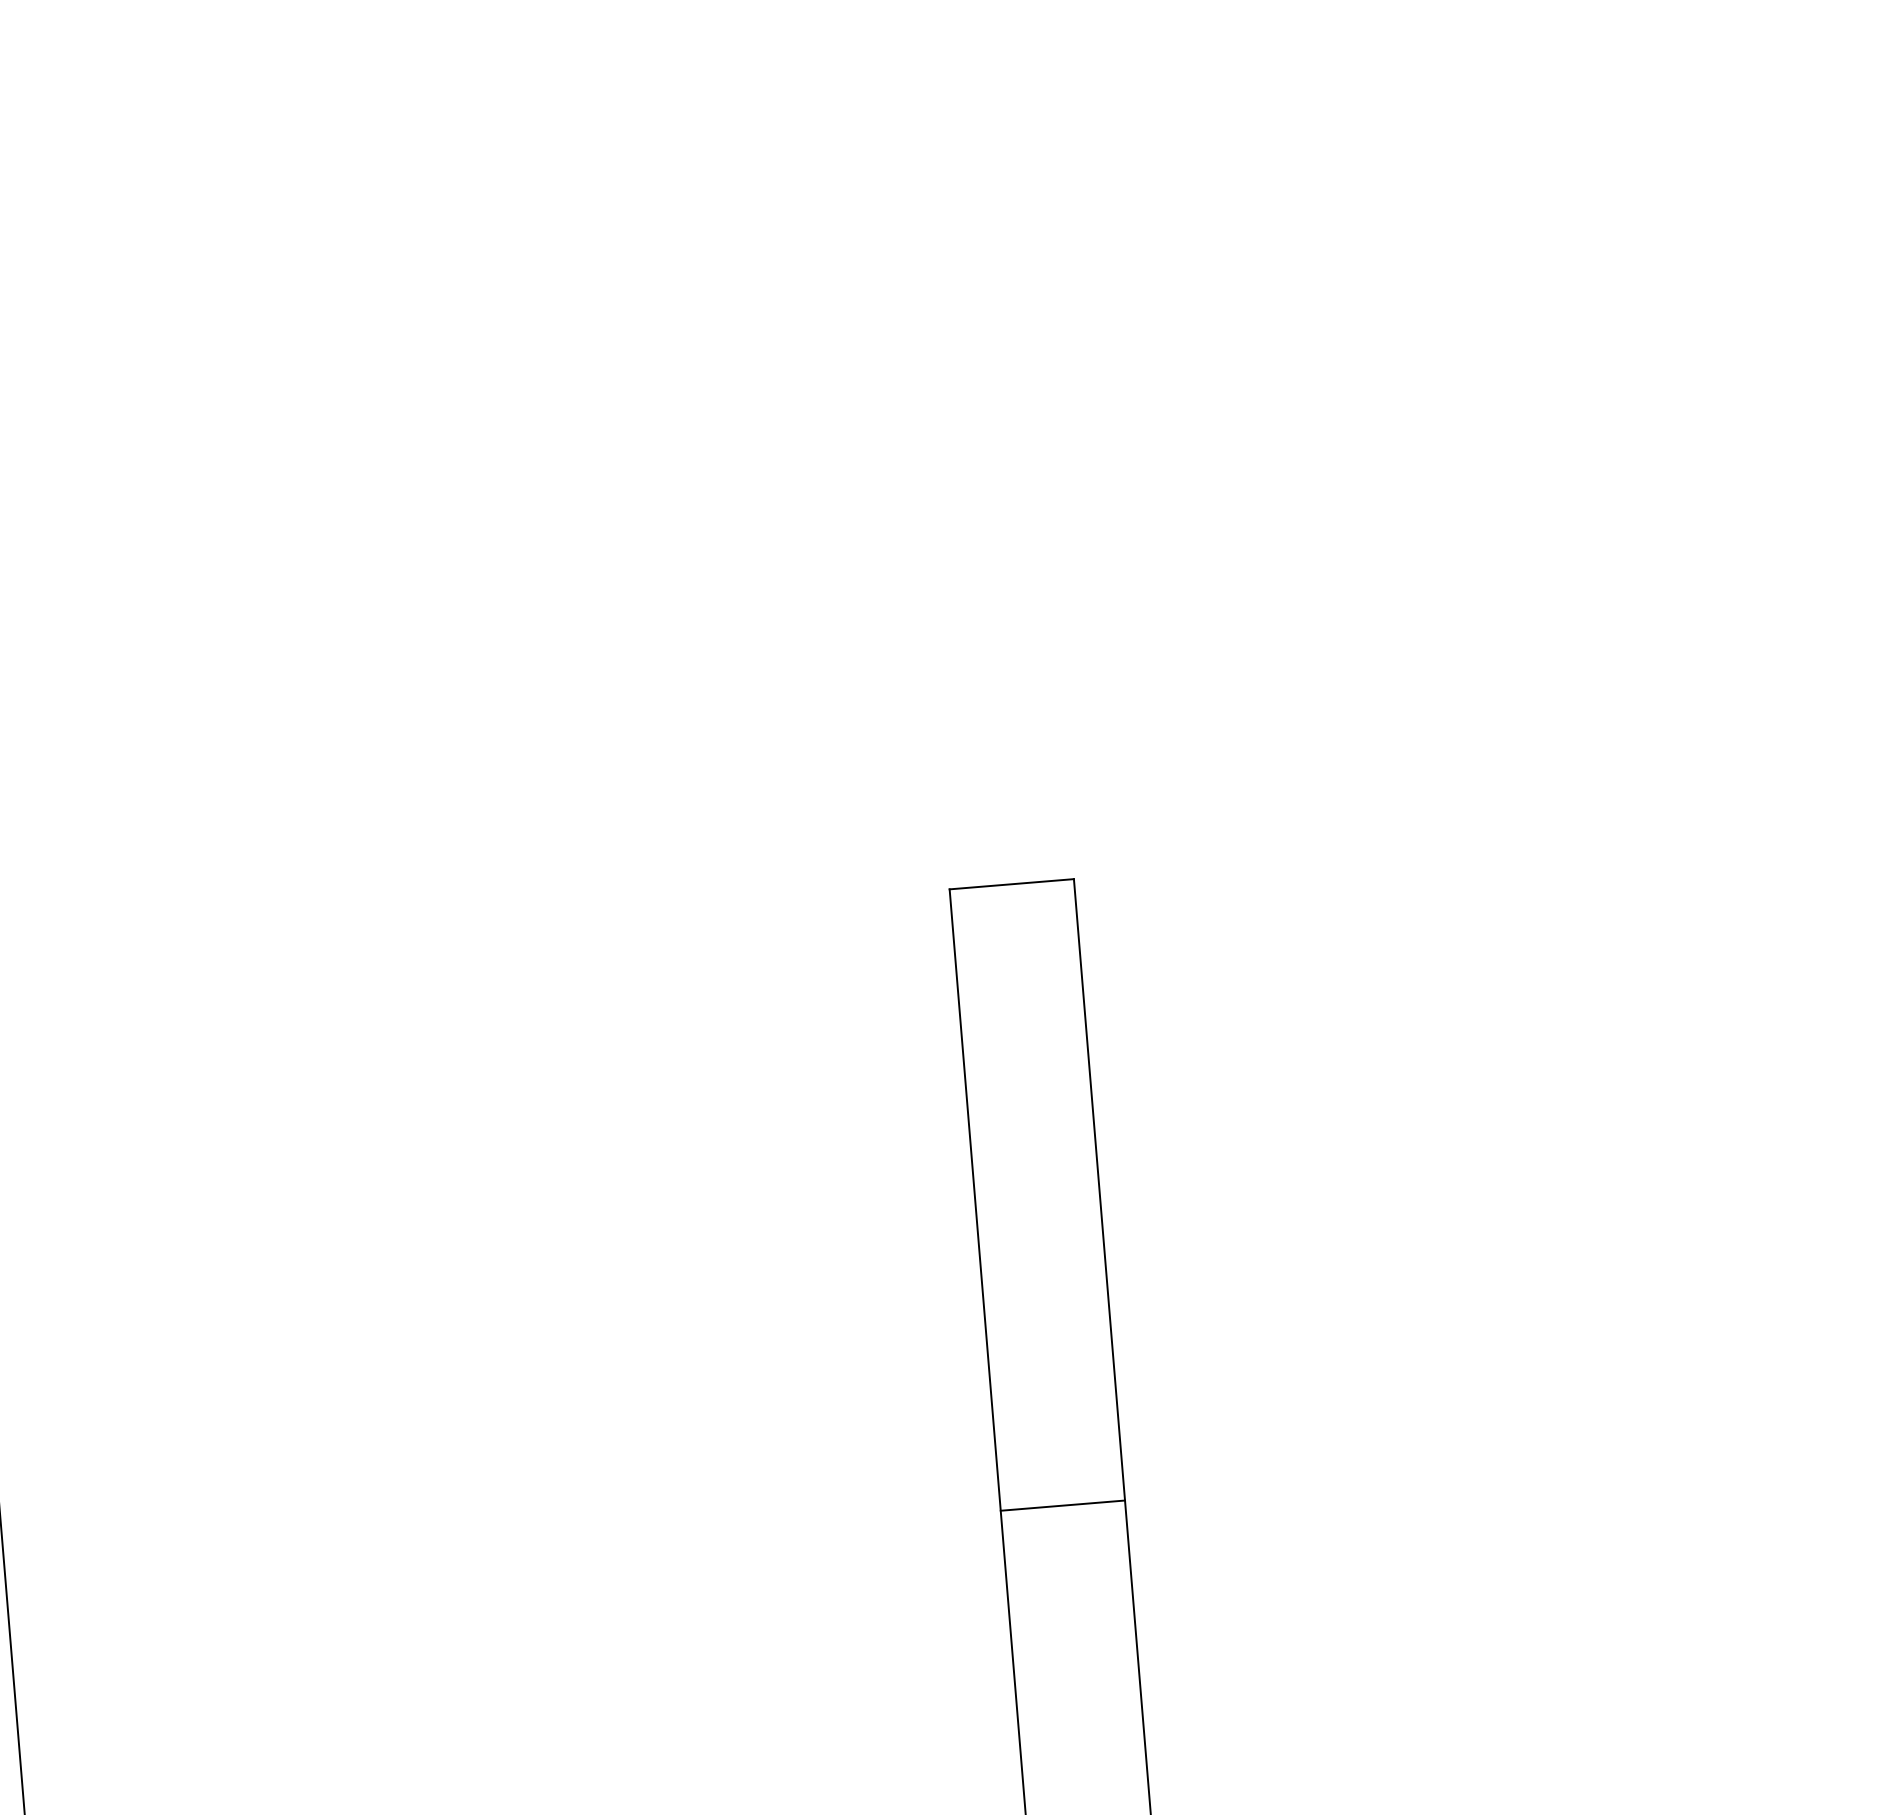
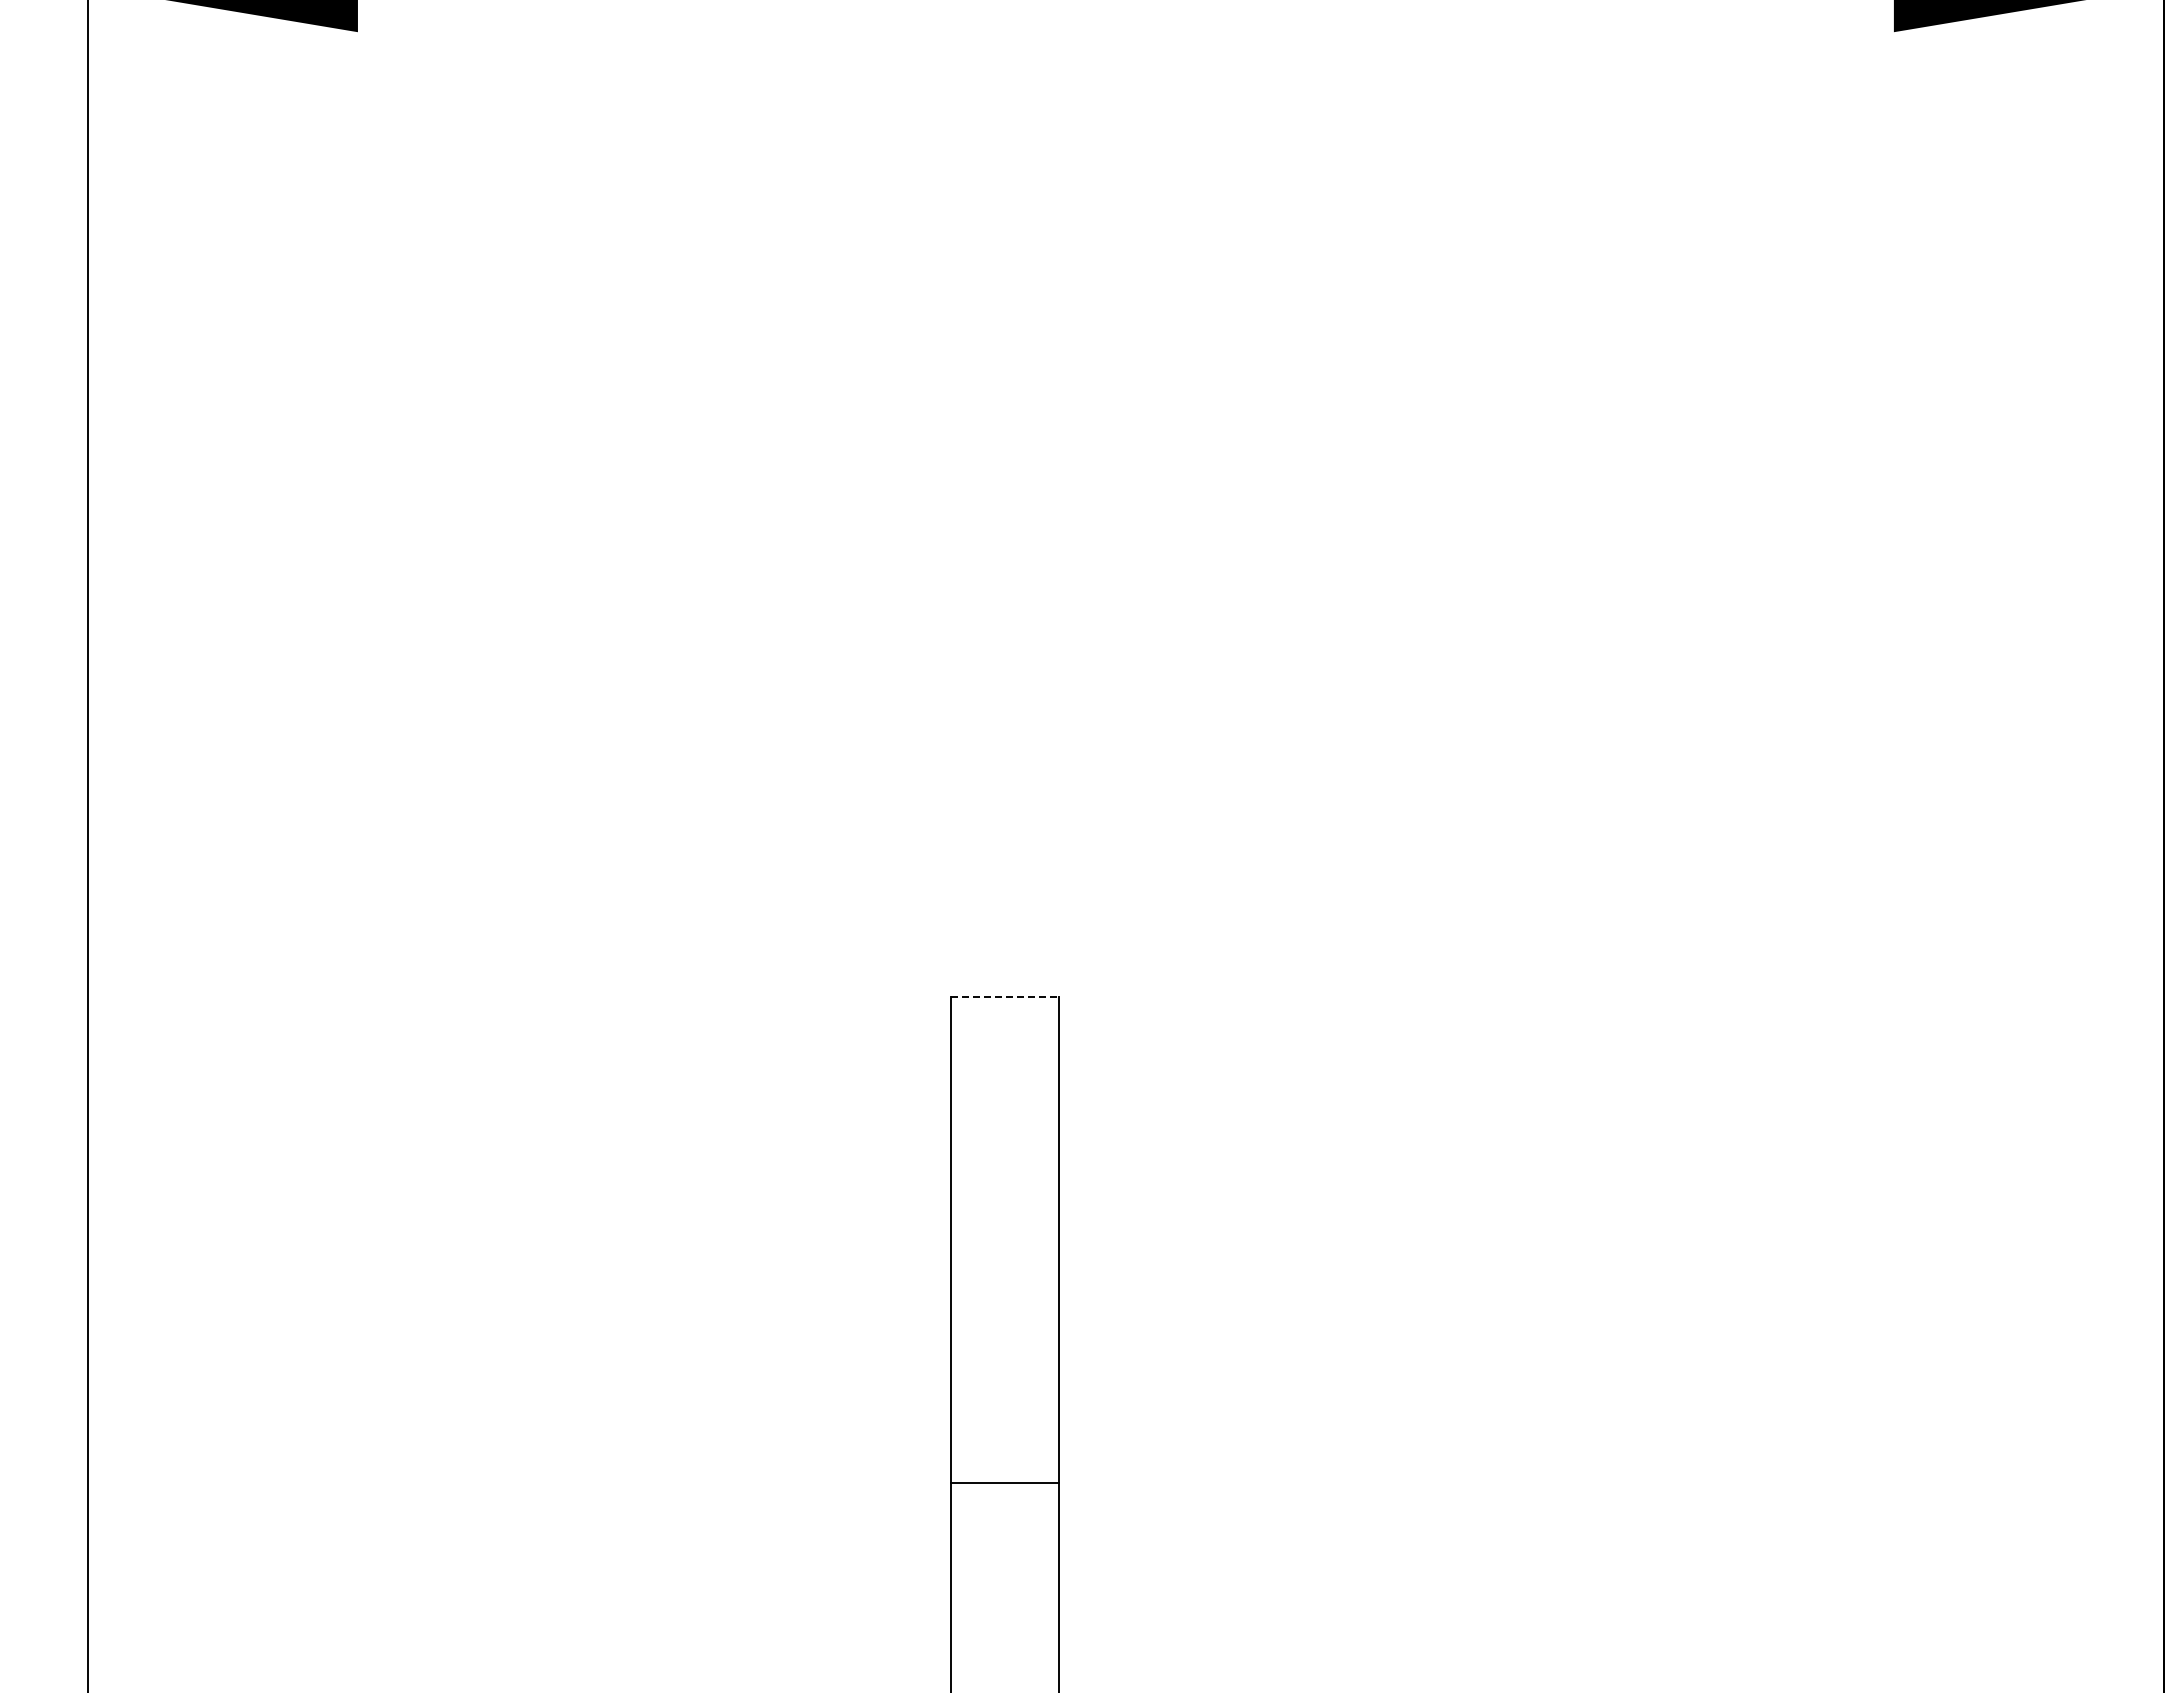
line: (1011, 884) -> (1005, 997), solid -> dashed
line: (1063, 1505) -> (1005, 1482), moved

